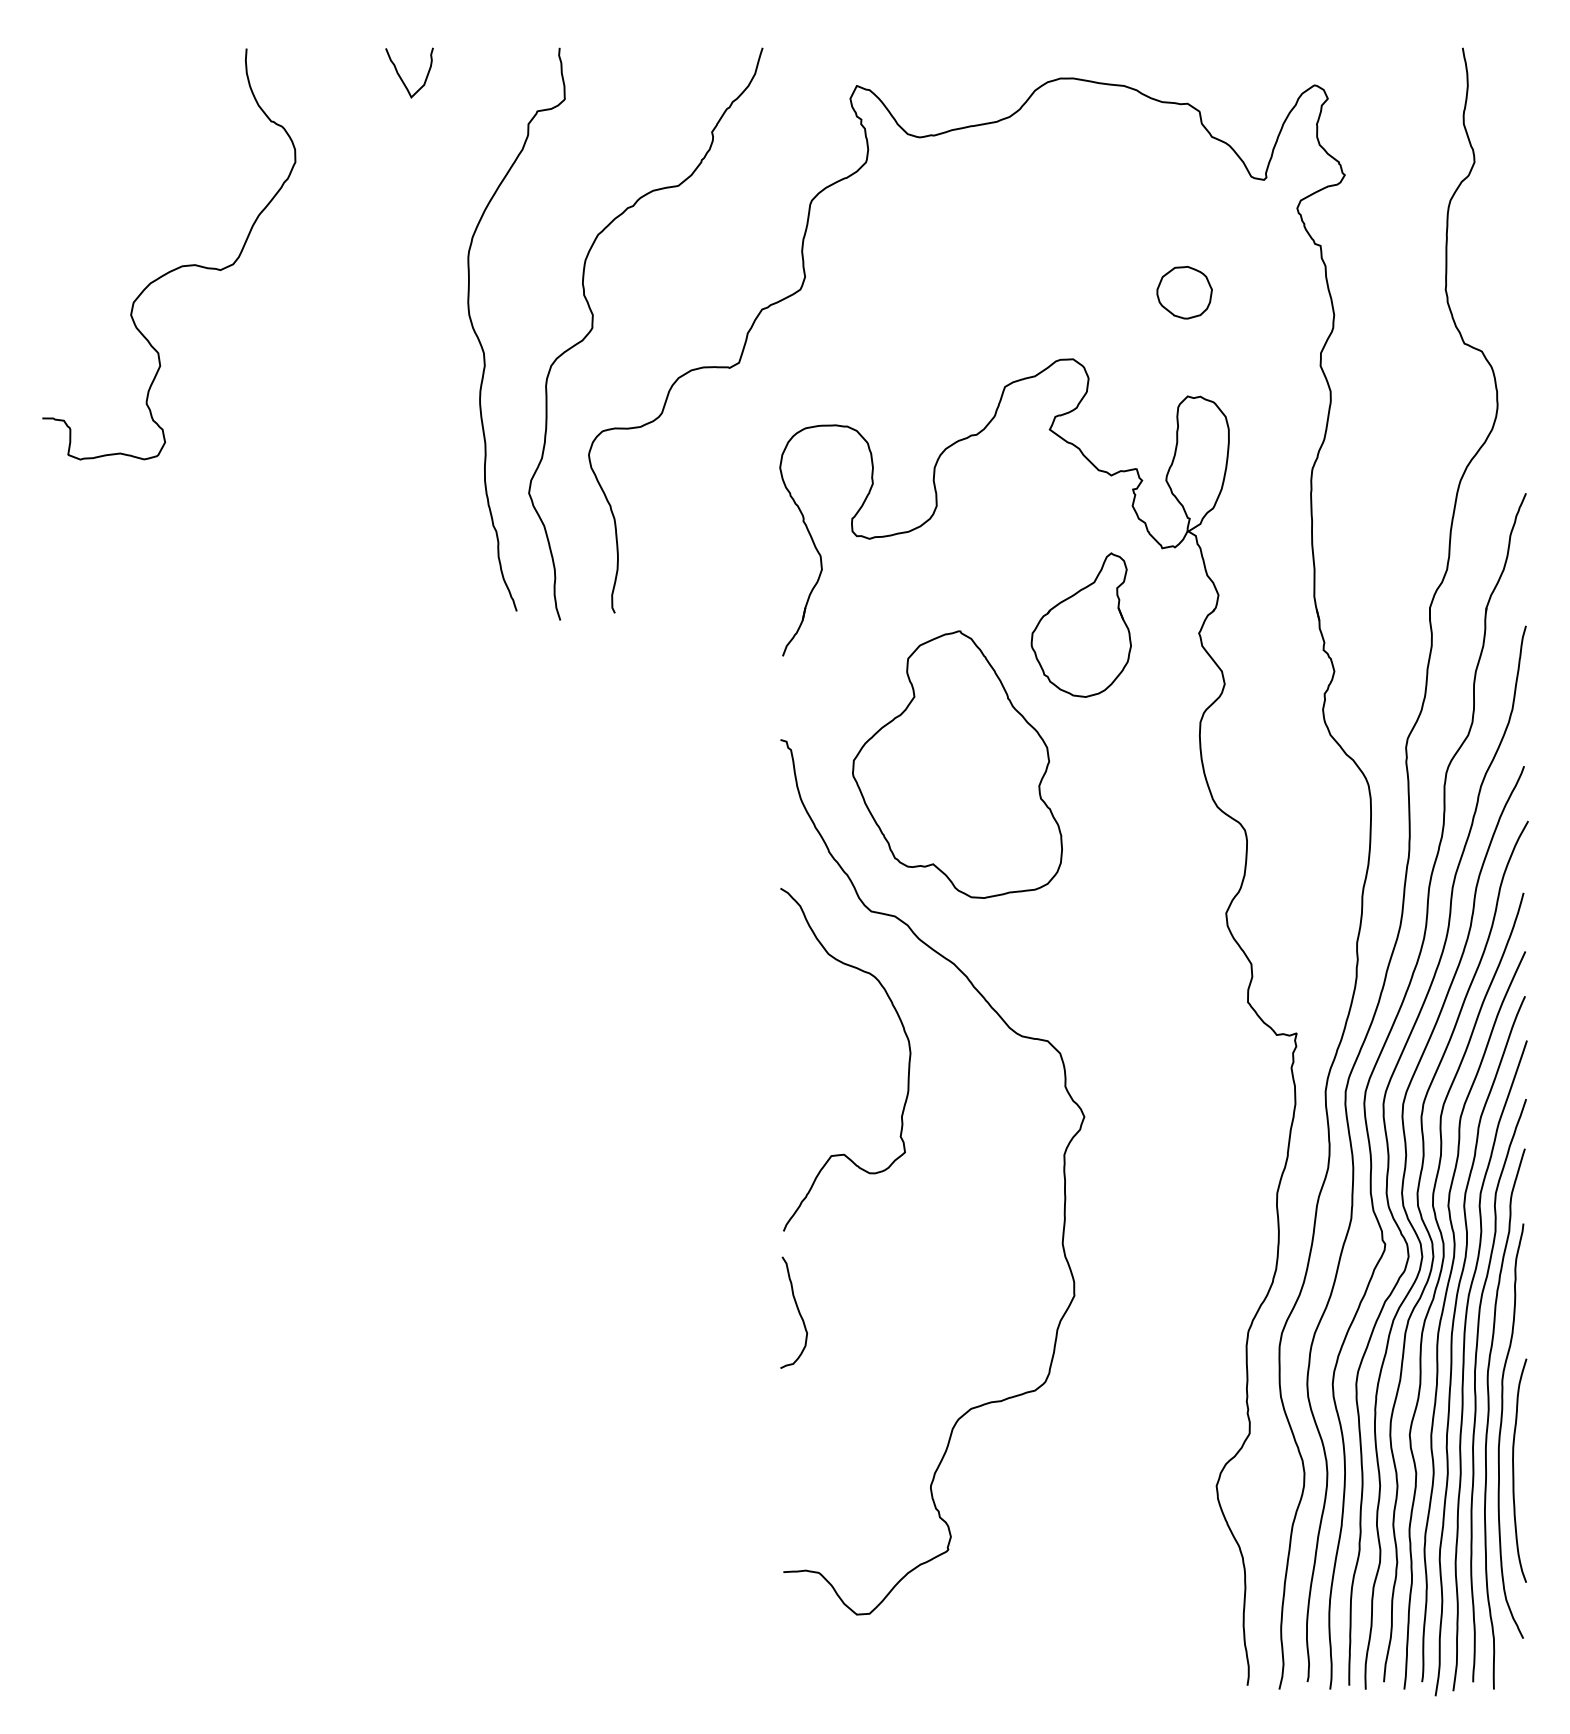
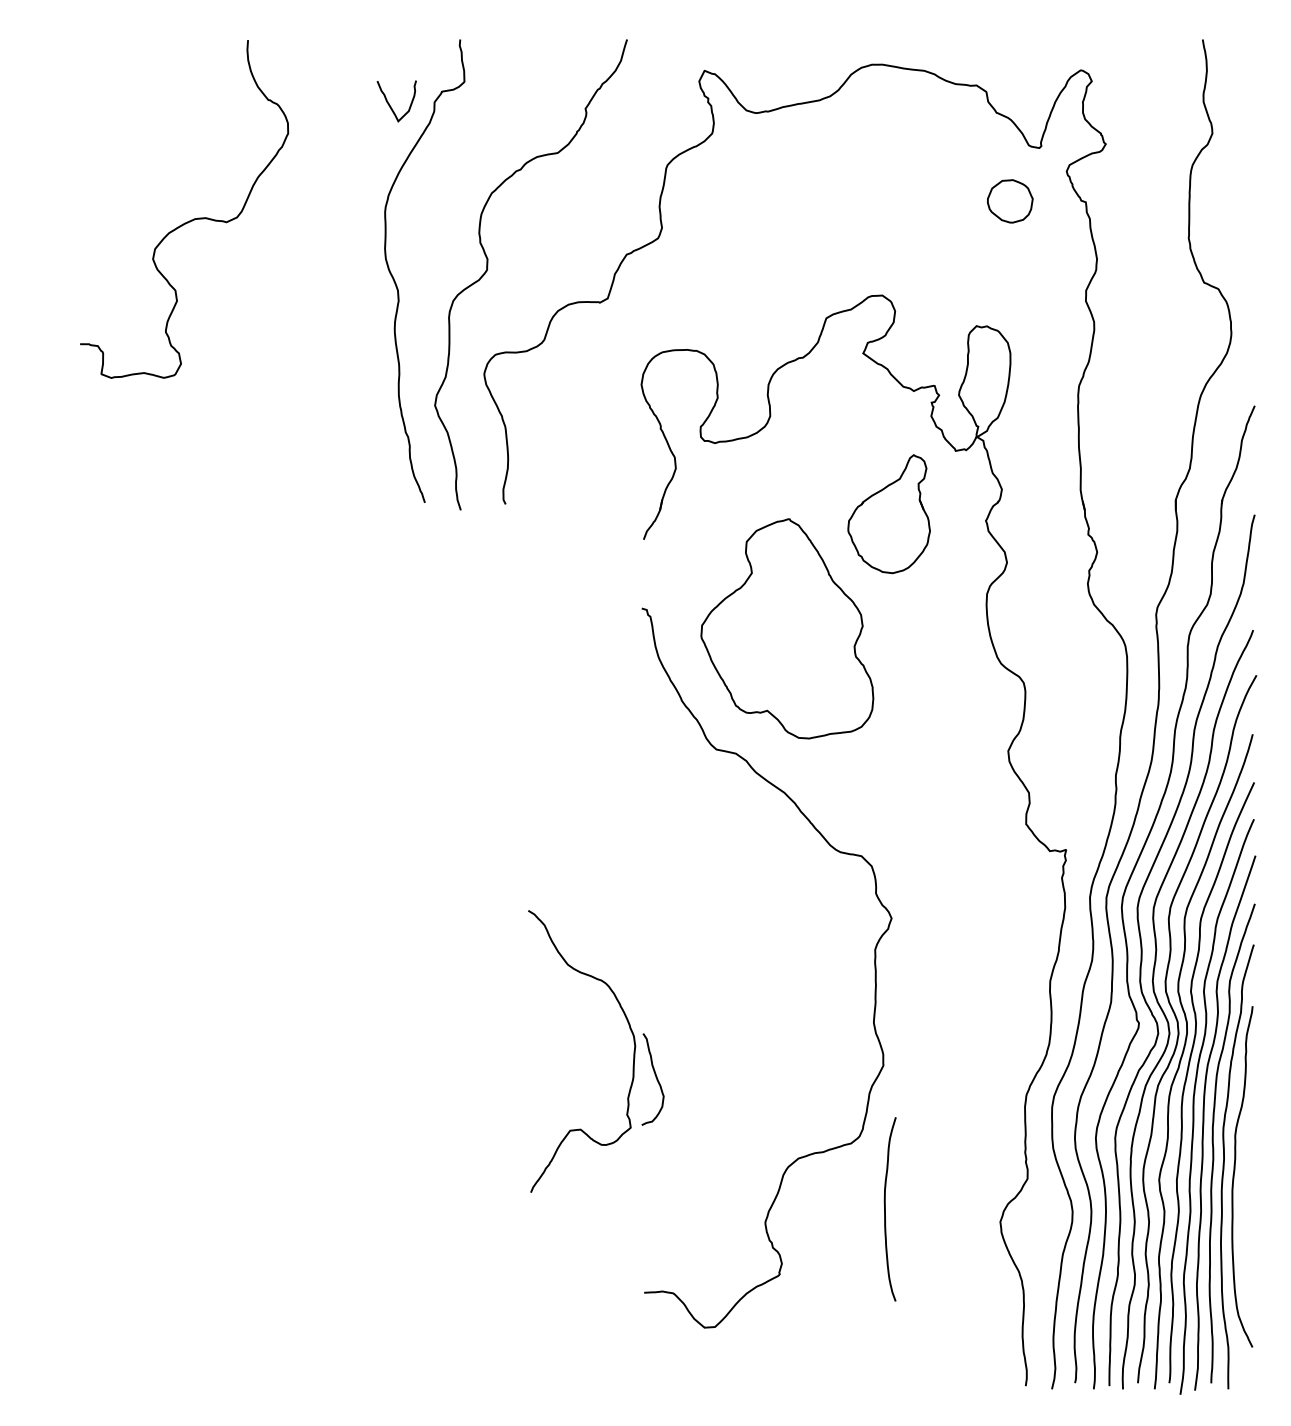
curve: (401, 77) -> (390, 104), moved
curve: (176, 267) -> (190, 220), moved
part: (1184, 292) -> (1010, 201), moved
curve: (908, 1060) -> (633, 1052), moved
curve: (1514, 1470) -> (885, 1209), moved

